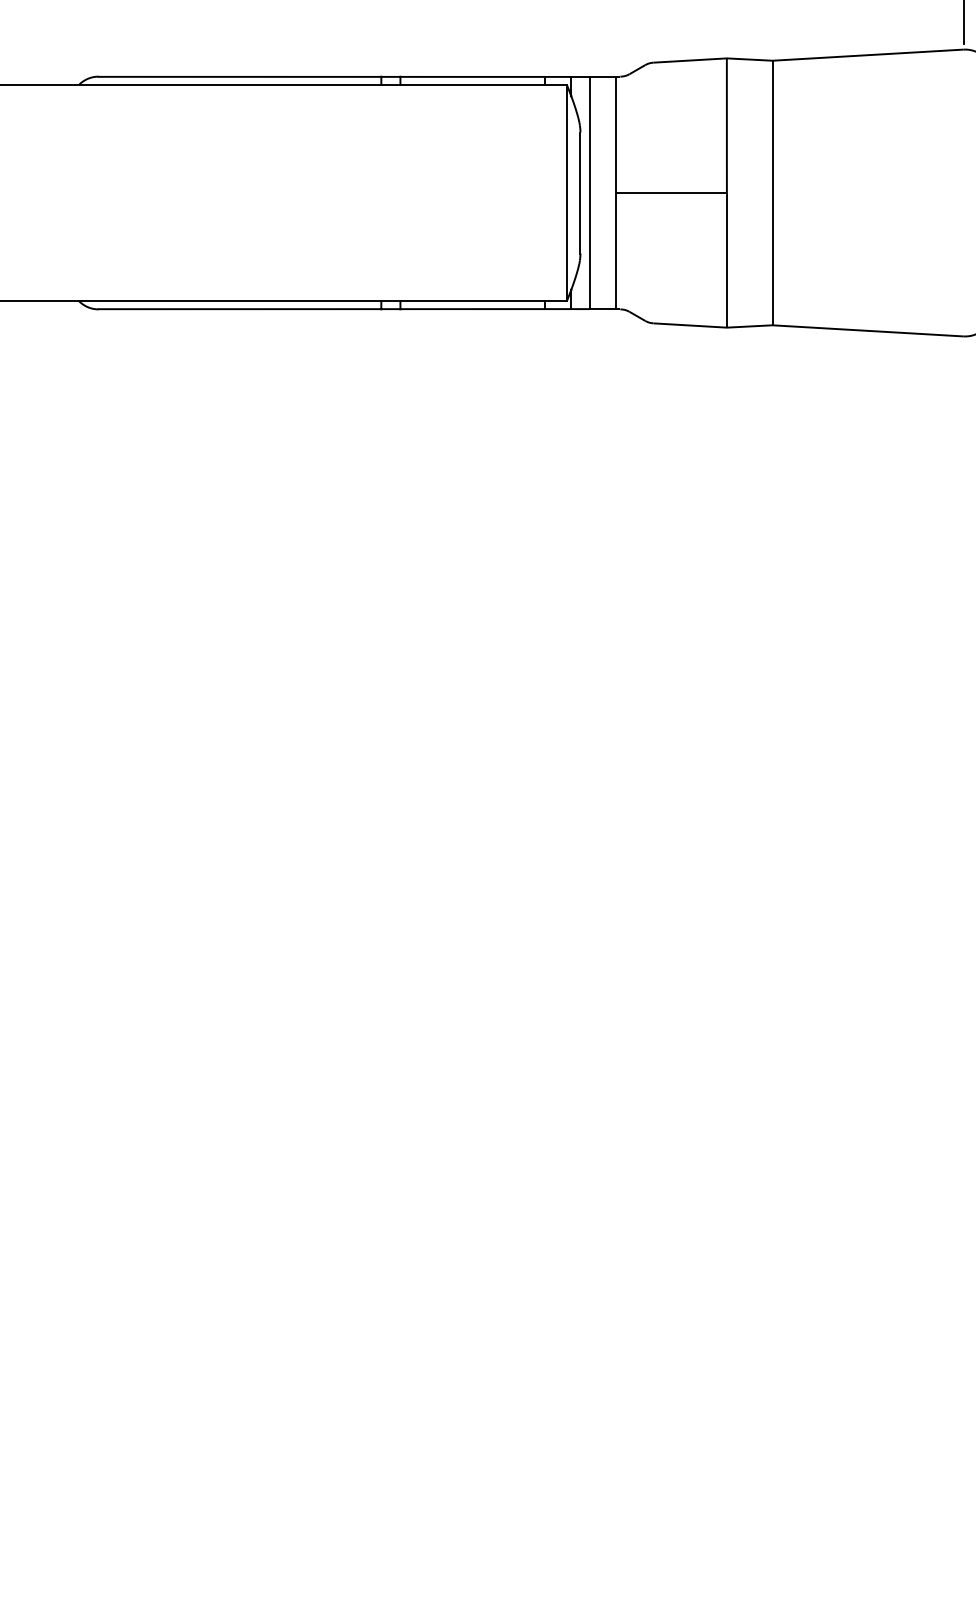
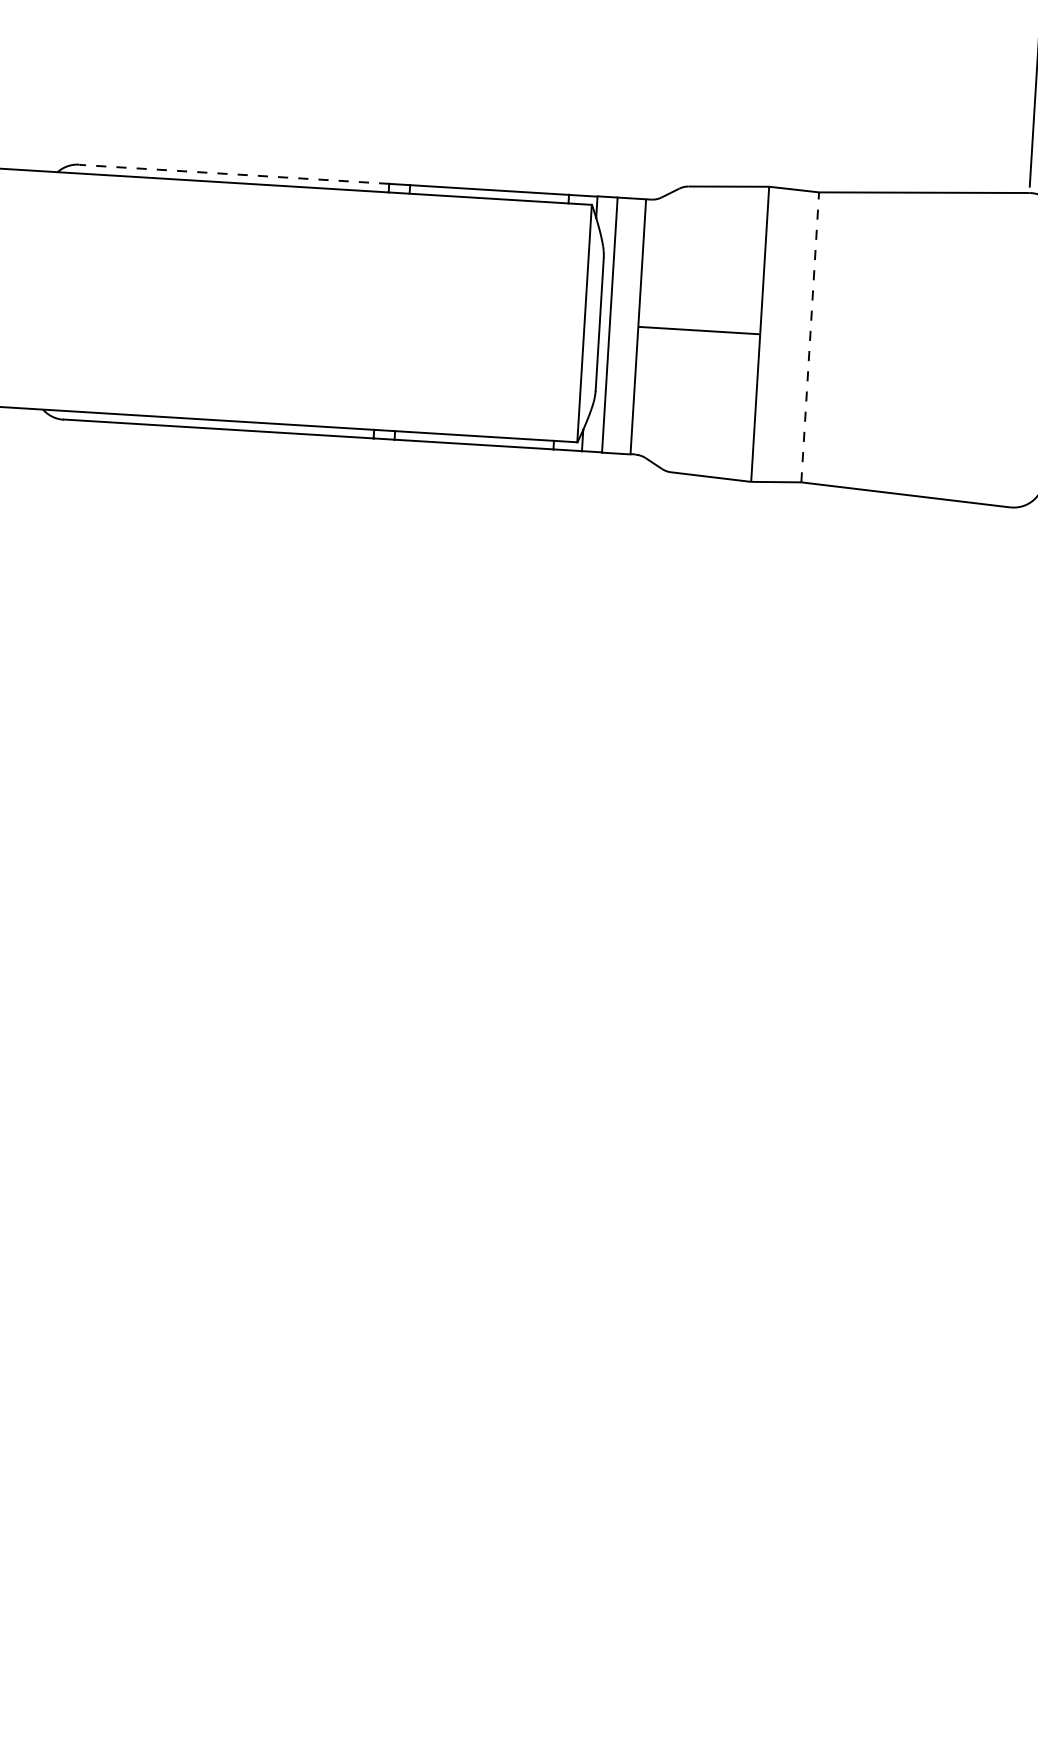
line: (239, 76) -> (233, 173), solid -> dashed
line: (772, 192) -> (810, 336), solid -> dashed

